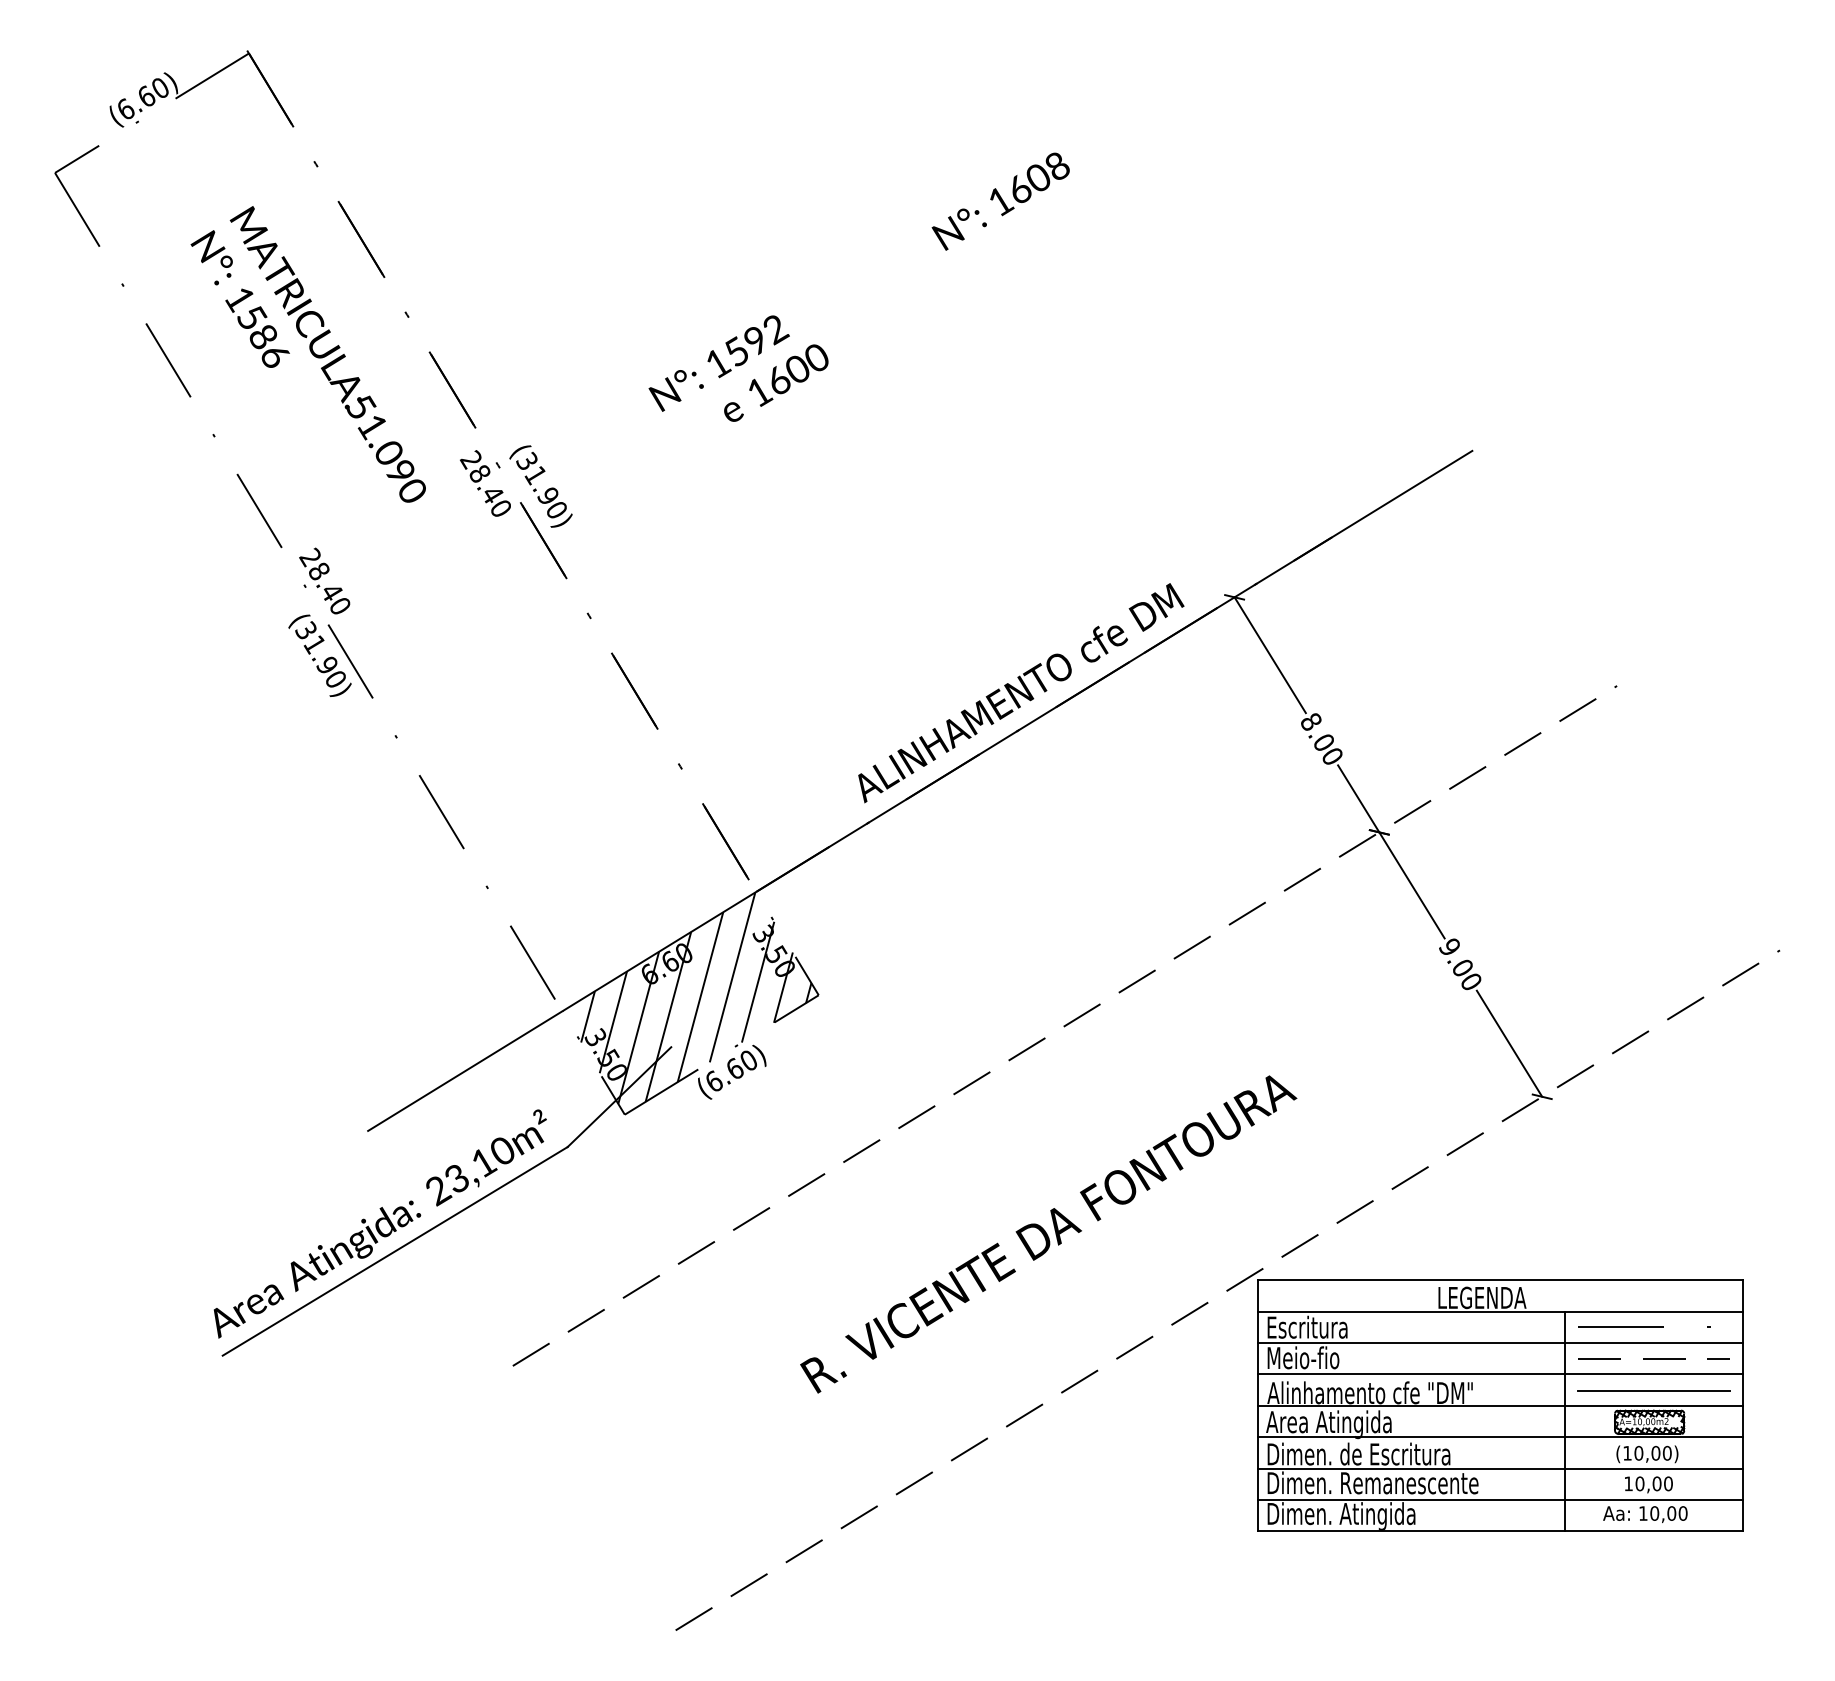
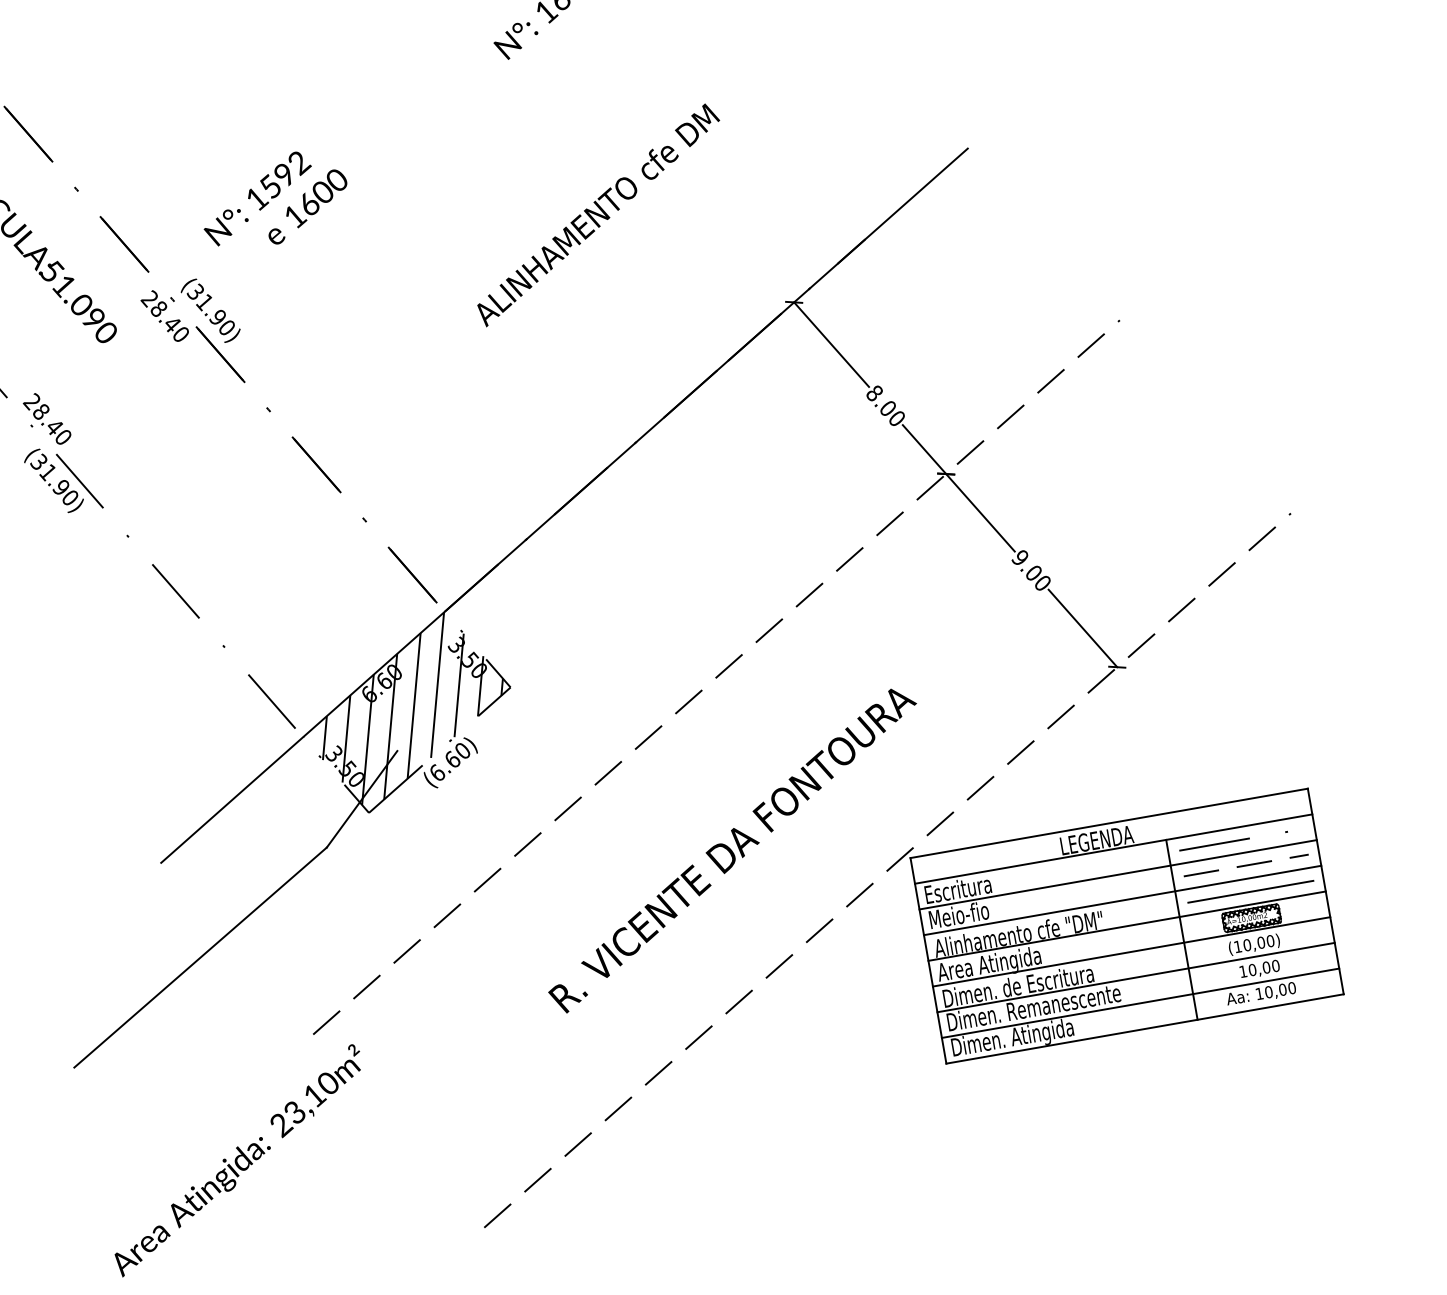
text: (738, 368) -> (274, 200), moved
text: (1021, 693) -> (599, 215), moved
text: (379, 1223) -> (237, 1160), moved

